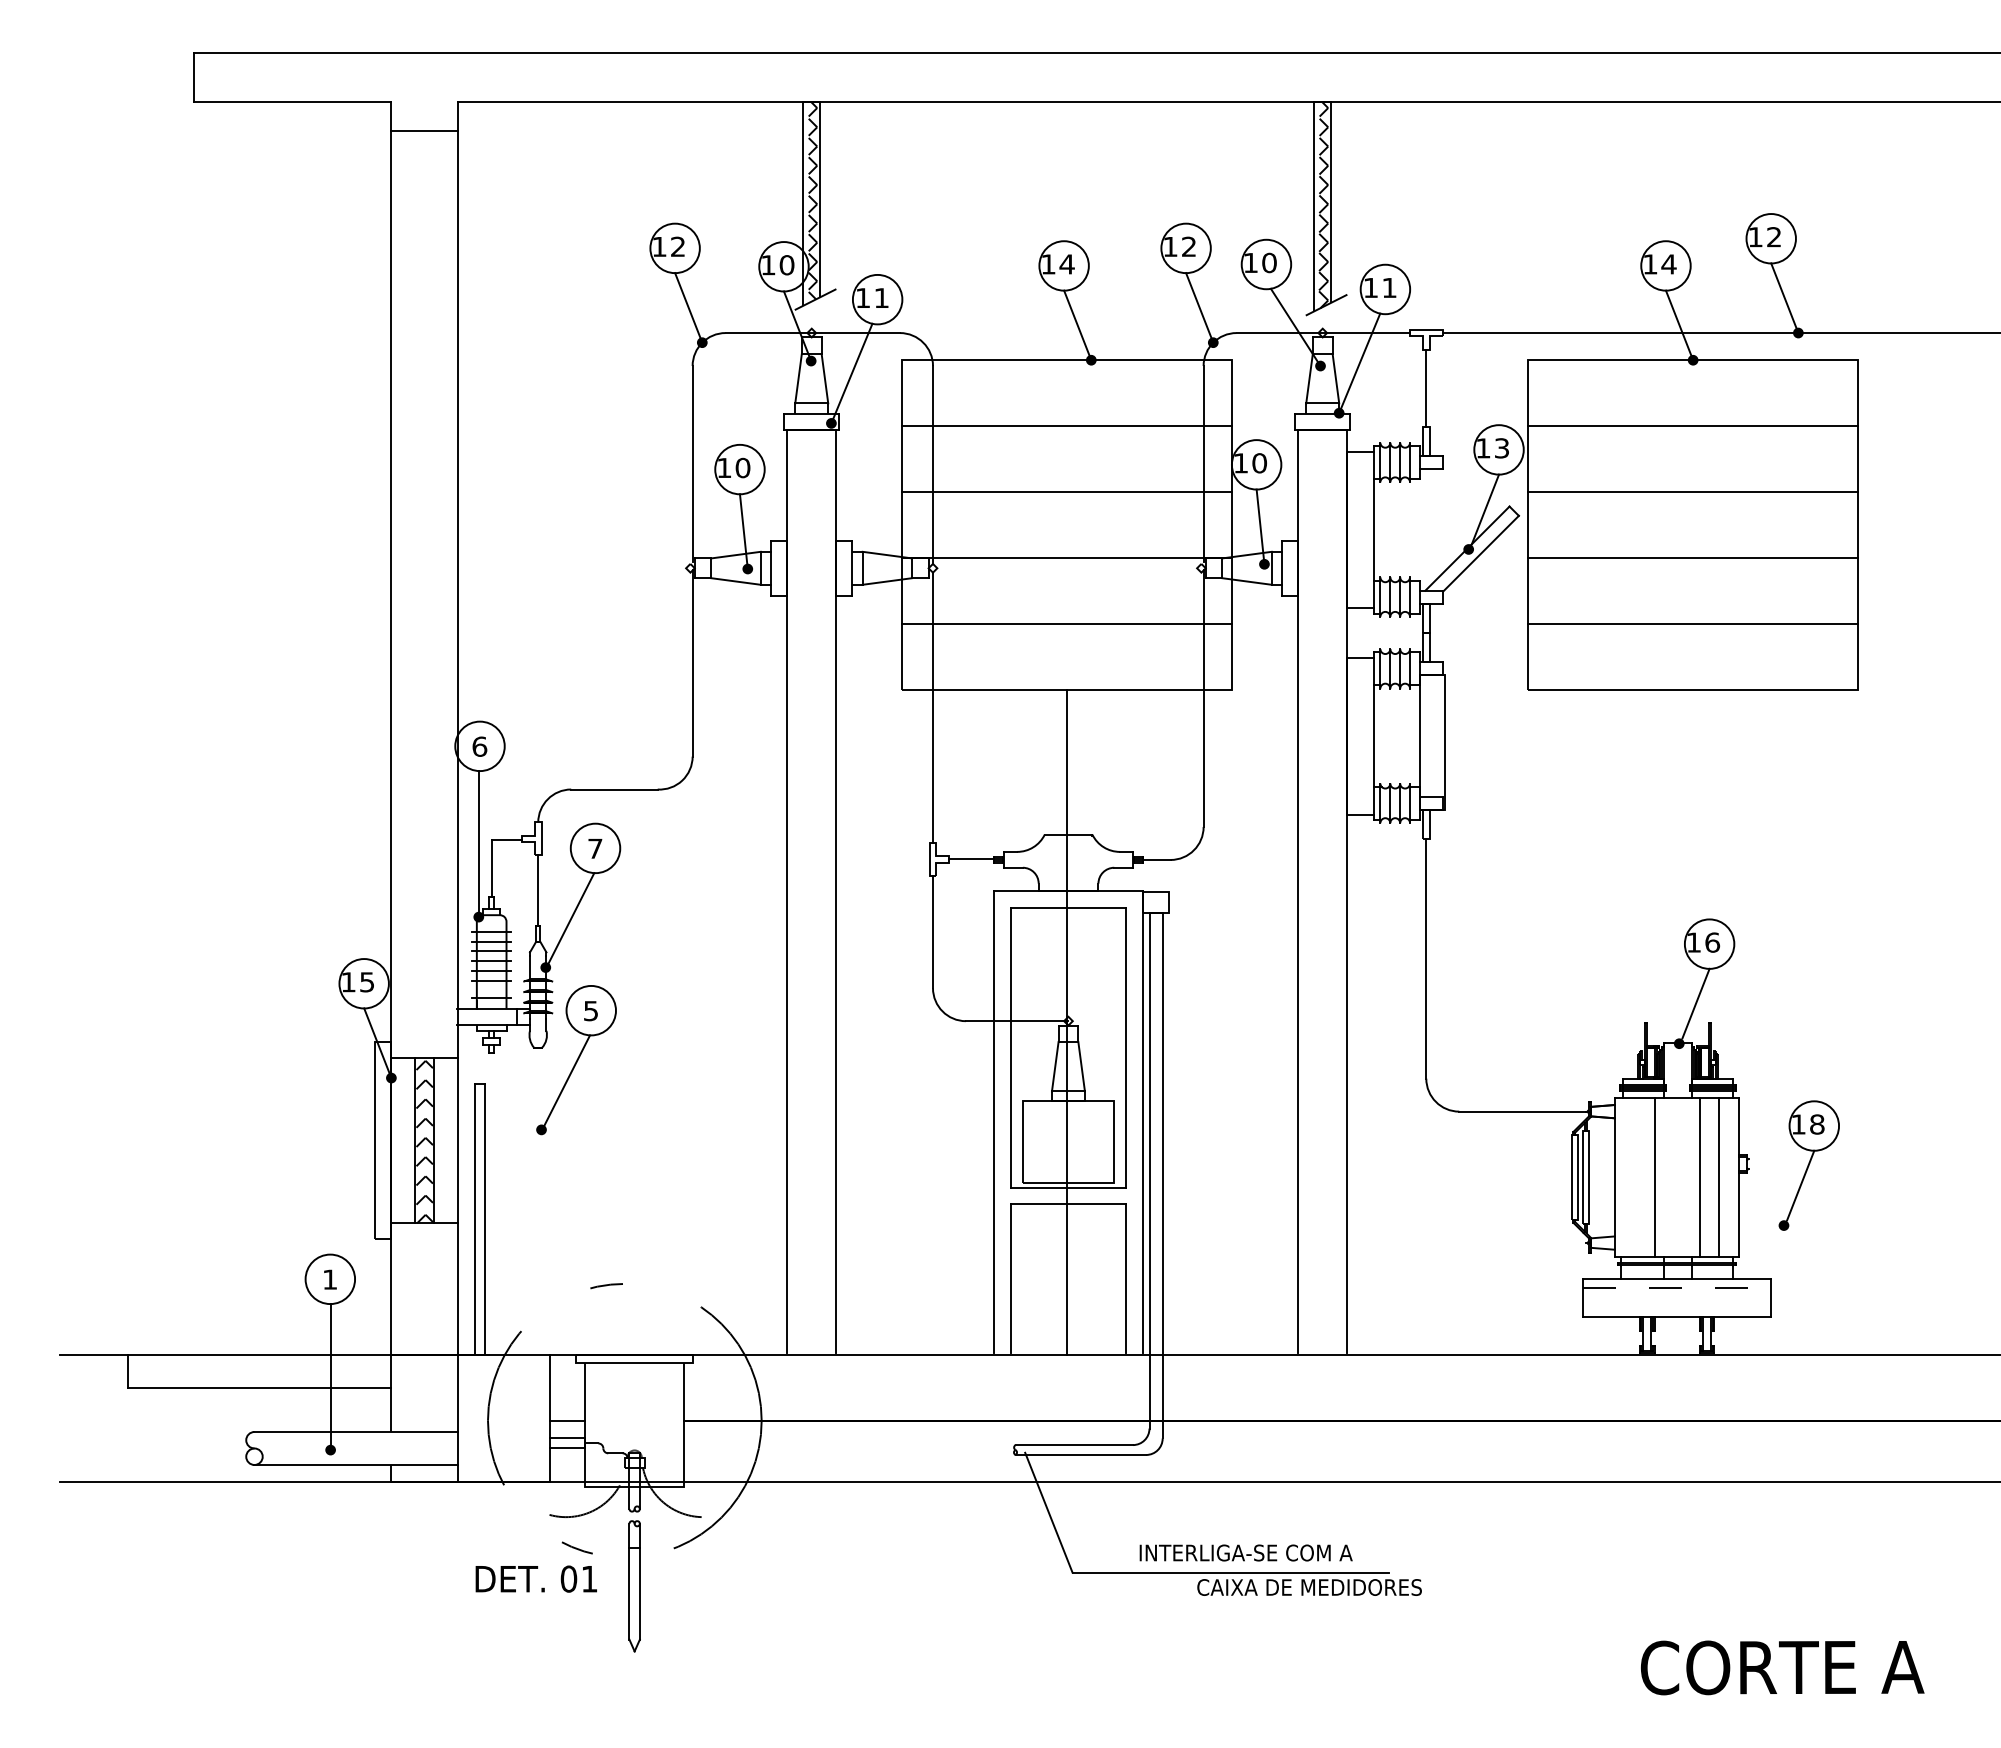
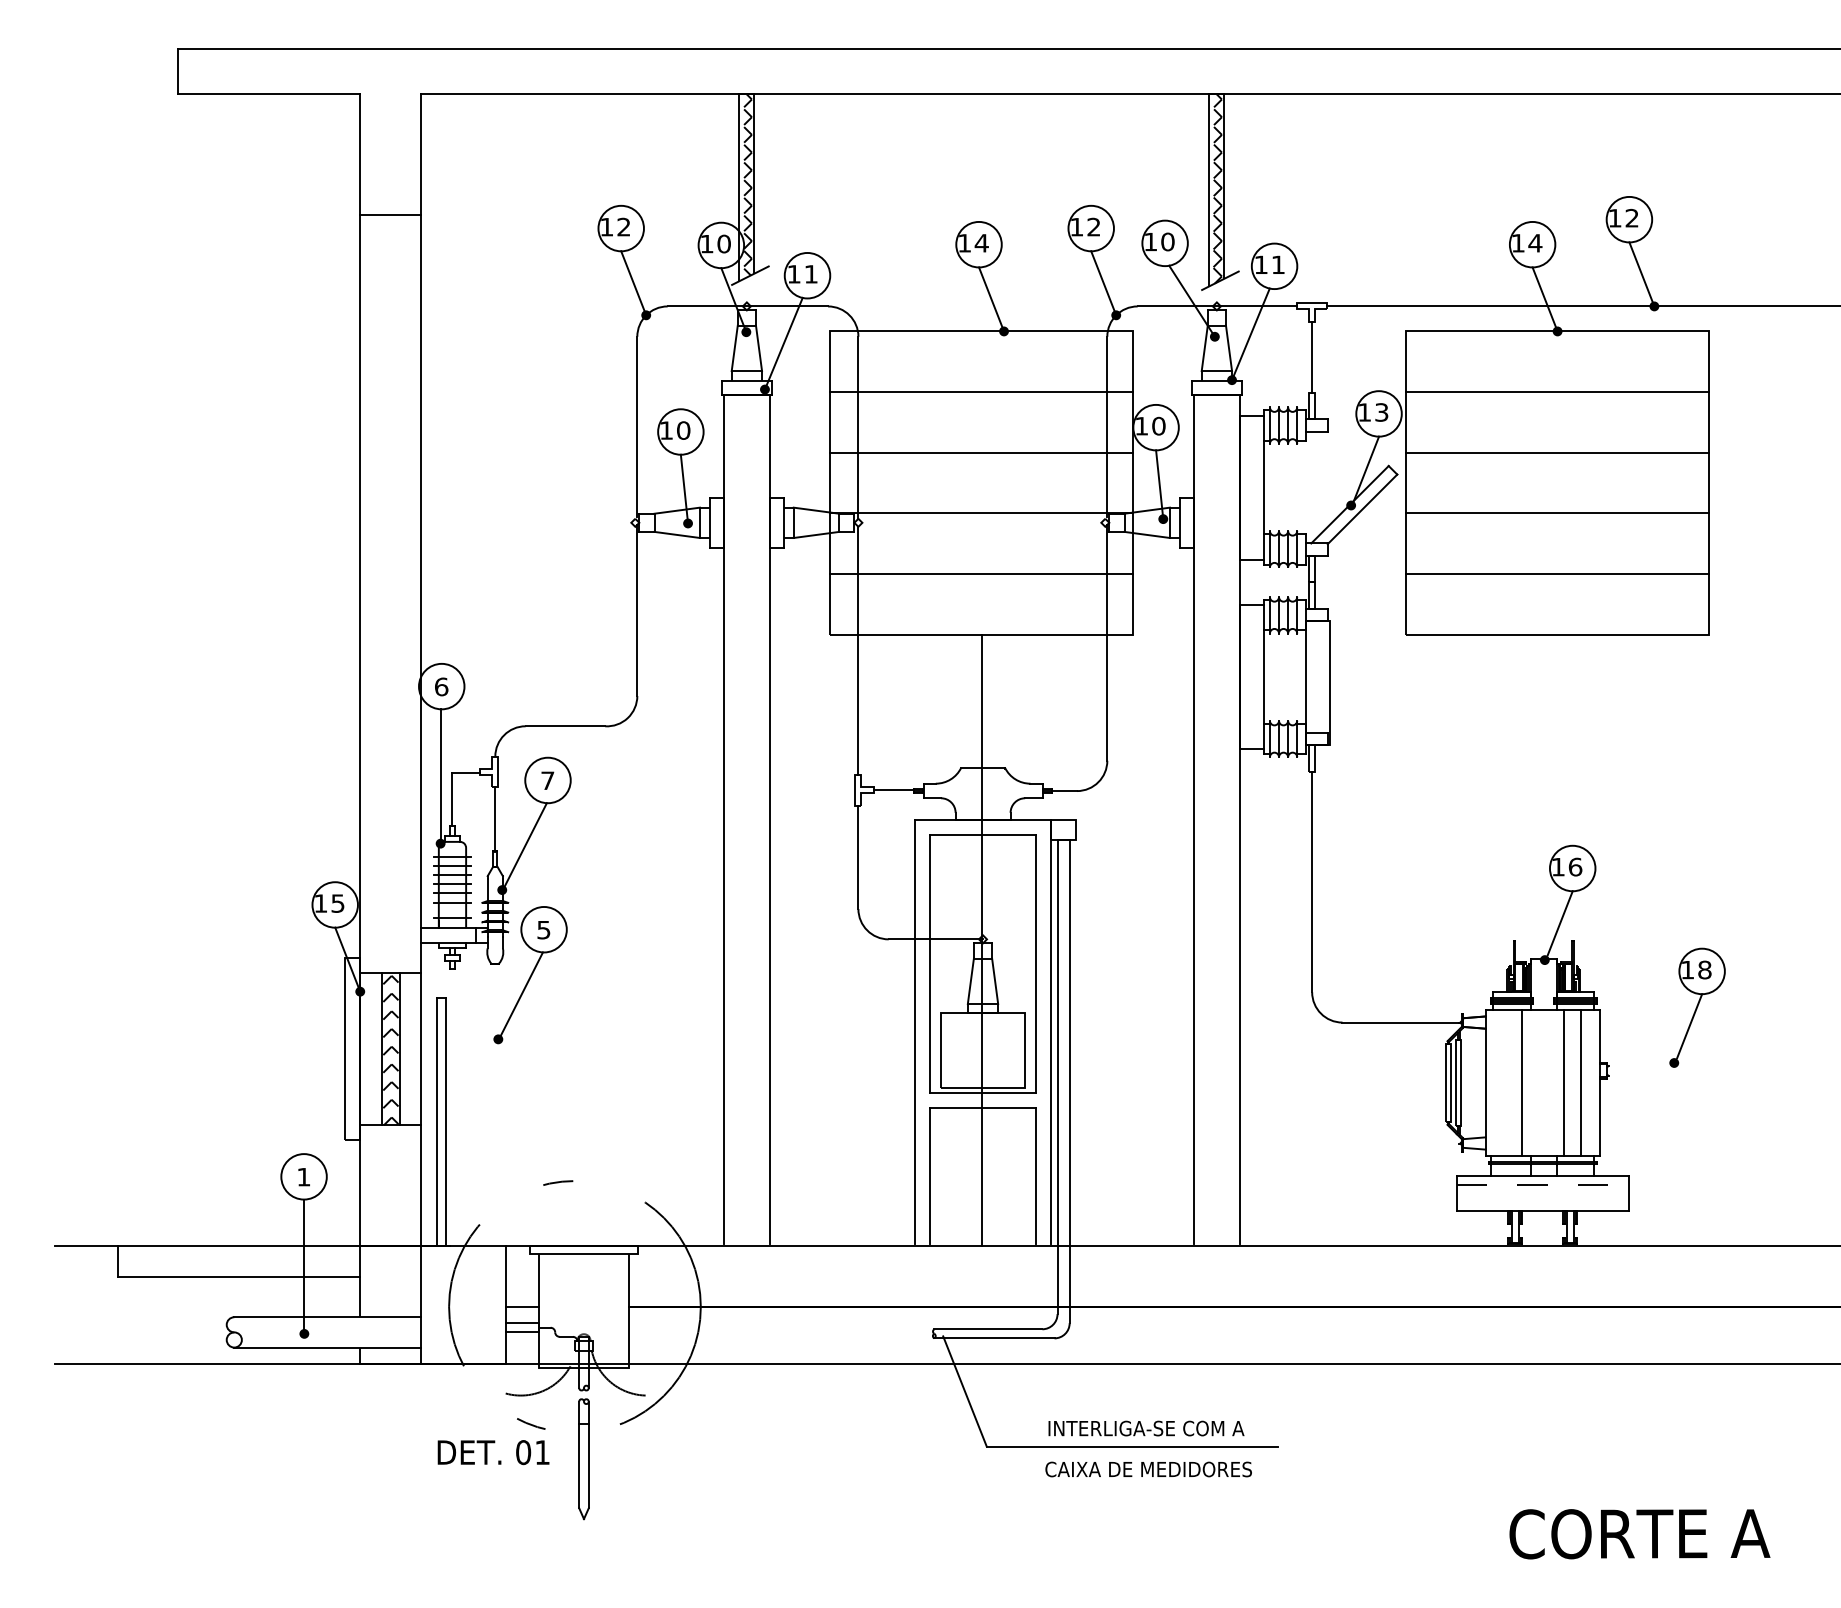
line: (424, 130) -> (390, 214), moved
part: (1808, 1165) -> (1696, 1007), moved
text: (1309, 1587) -> (1148, 1469), moved

